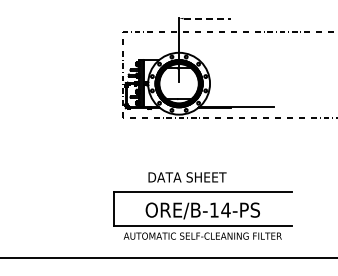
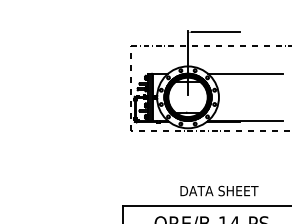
line: (207, 18) -> (216, 32), dashed -> solid
line: (236, 60) -> (245, 74), added
text: (187, 177) -> (219, 191), moved

